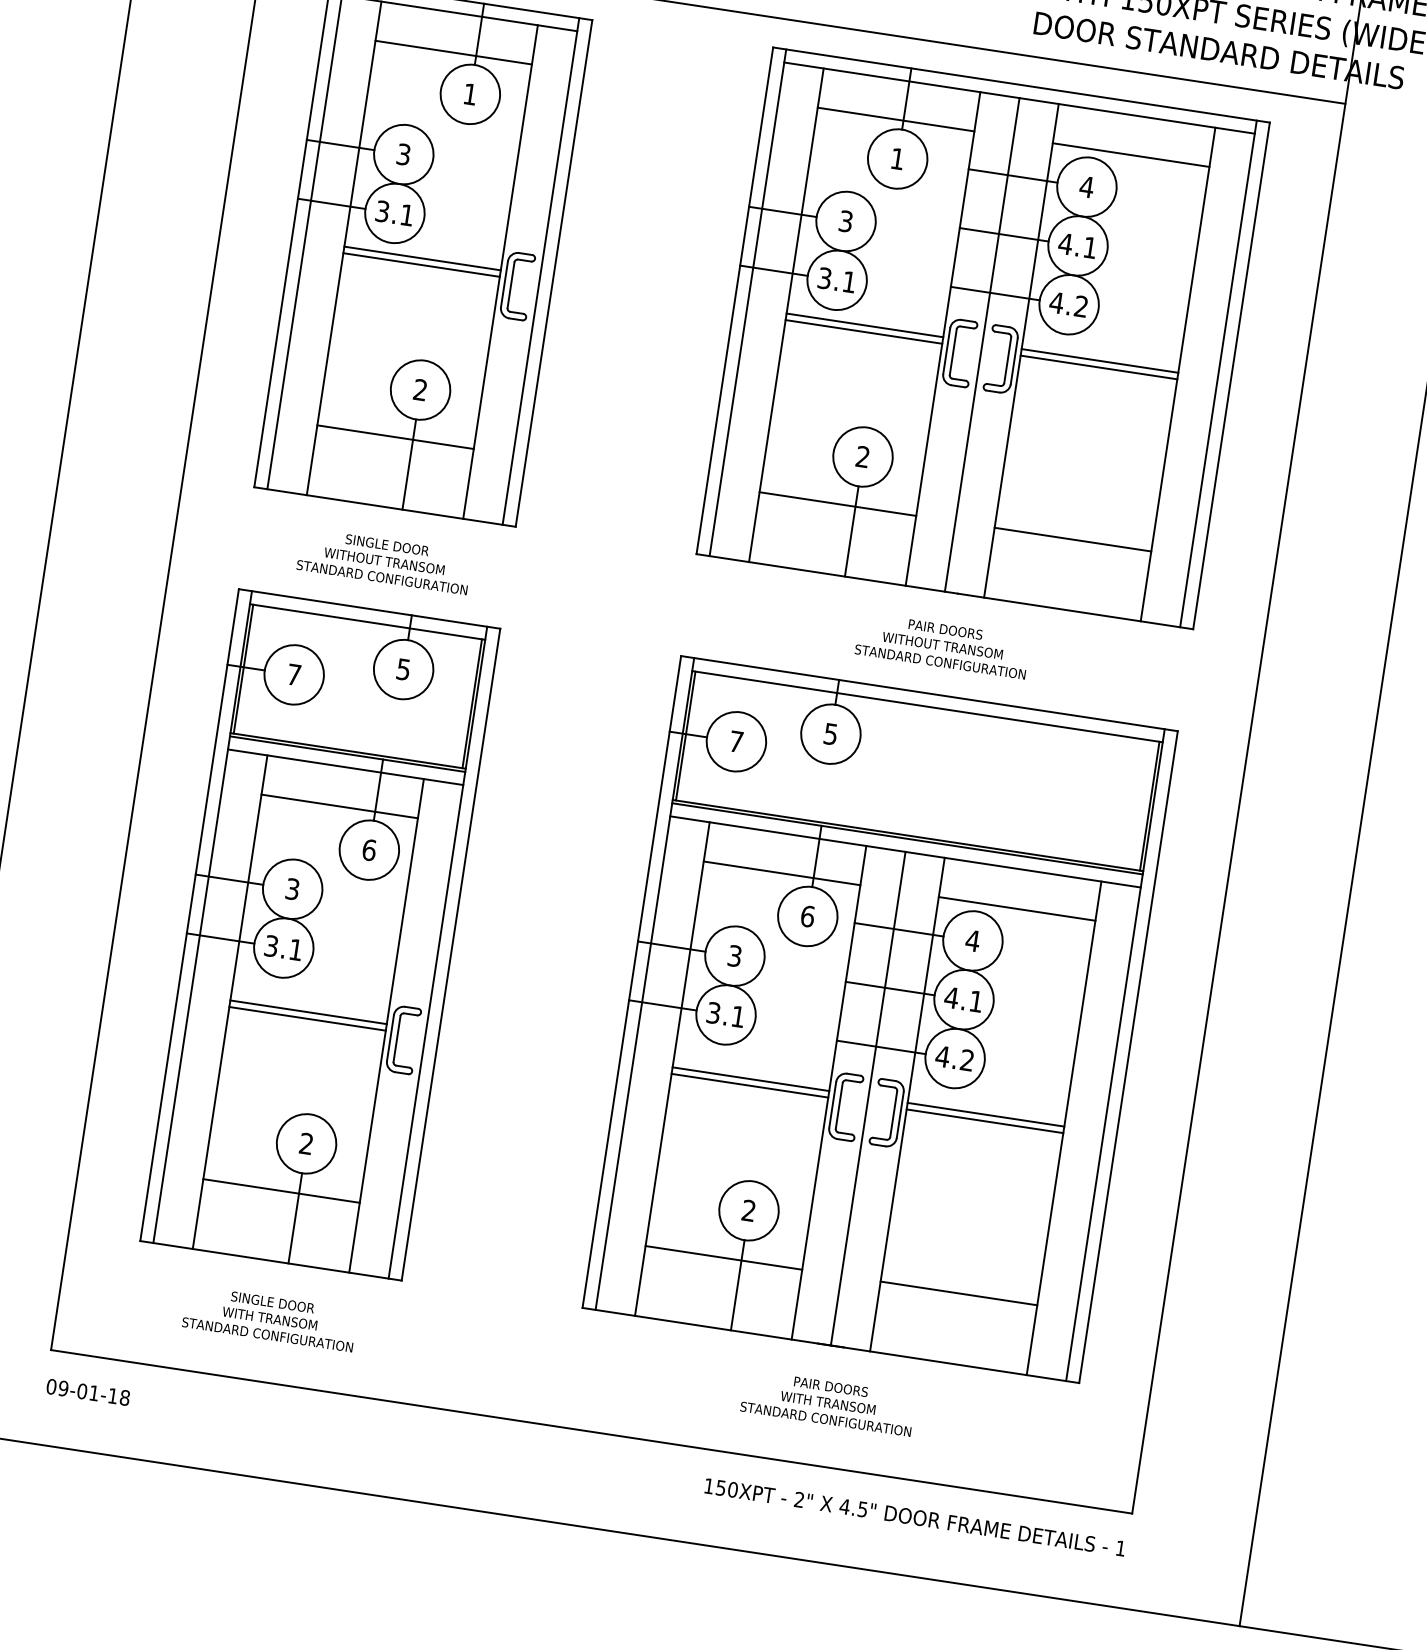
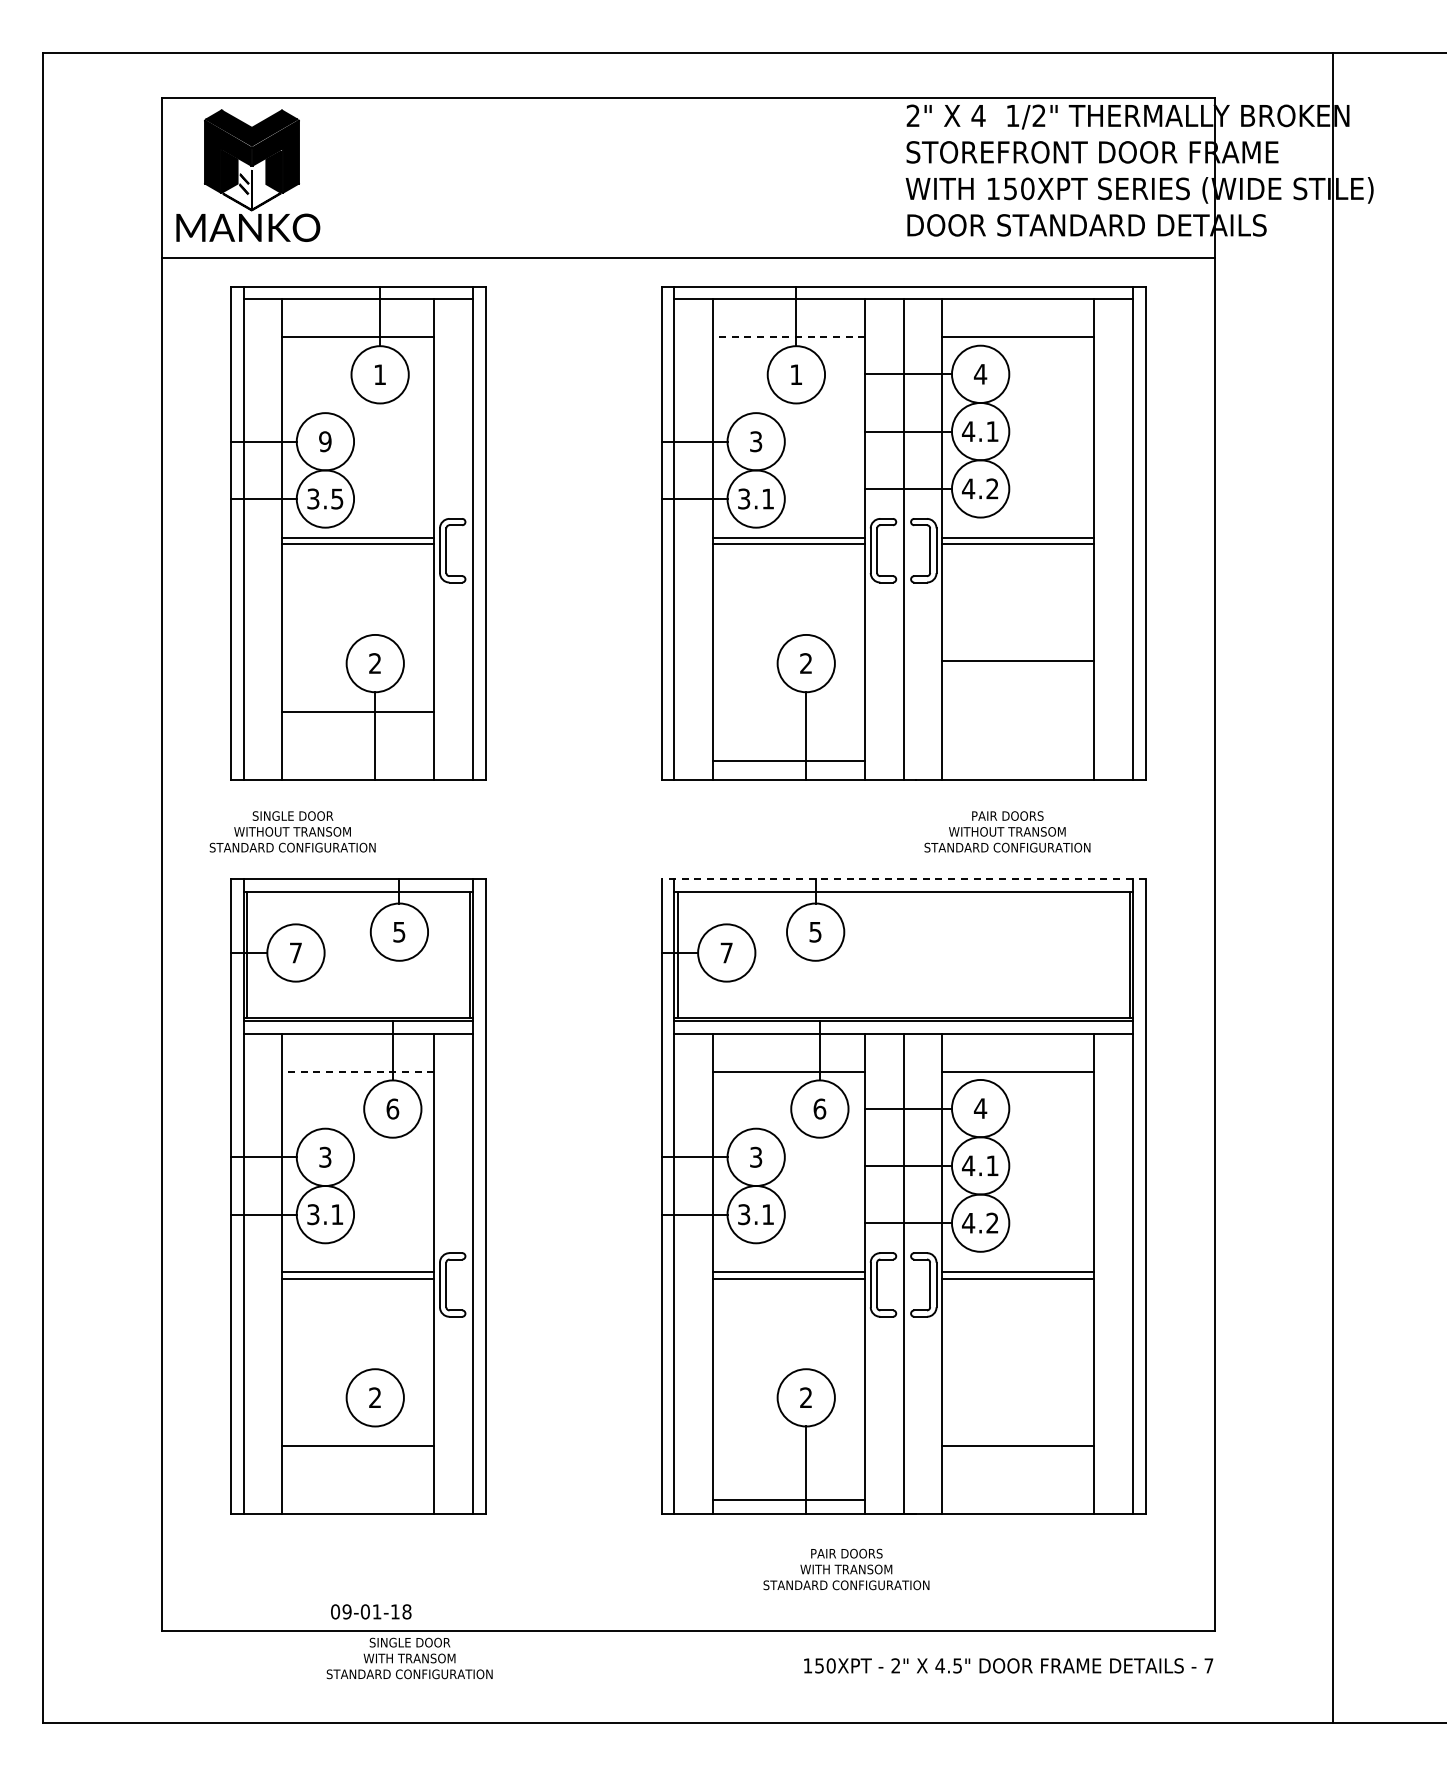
line: (895, 119) -> (788, 337), solid -> dashed
text: (403, 154) -> (325, 441), 3 -> 9
text: (407, 214) -> (337, 498), 3.1 -> 3.5
line: (837, 504) -> (788, 761), moved
line: (1072, 540) -> (1017, 661), moved
text: (384, 560) -> (292, 831), moved
text: (942, 645) -> (1007, 831), moved
line: (929, 693) -> (903, 879), solid -> dashed
line: (338, 806) -> (357, 1071), solid -> dashed
line: (295, 1218) -> (375, 1470), removed
line: (723, 1257) -> (788, 1500), moved
text: (269, 1318) -> (409, 1658), moved
text: (88, 1392) -> (371, 1611), moved
text: (828, 1403) -> (846, 1569), moved
text: (1120, 1548) -> (1208, 1665), 1 -> 7

